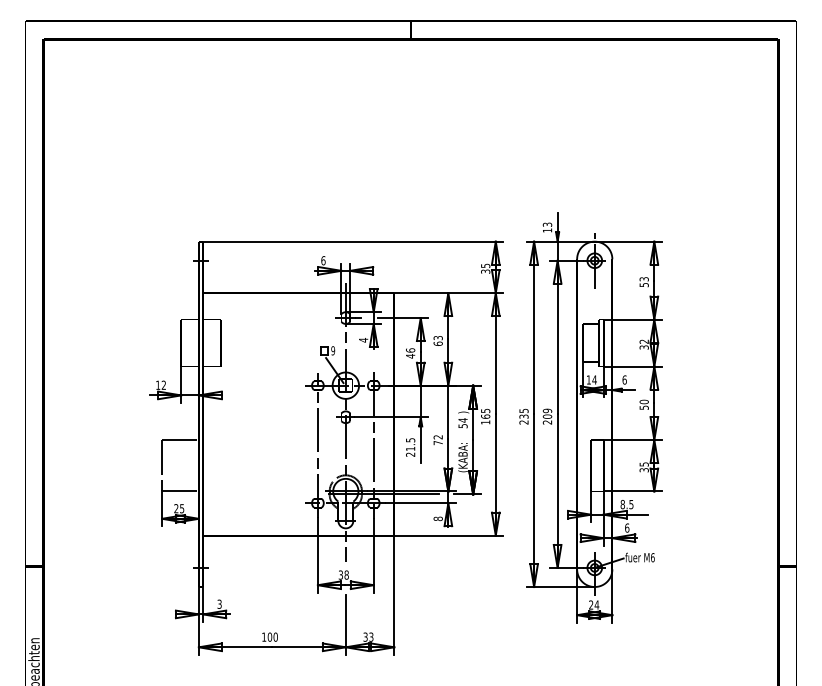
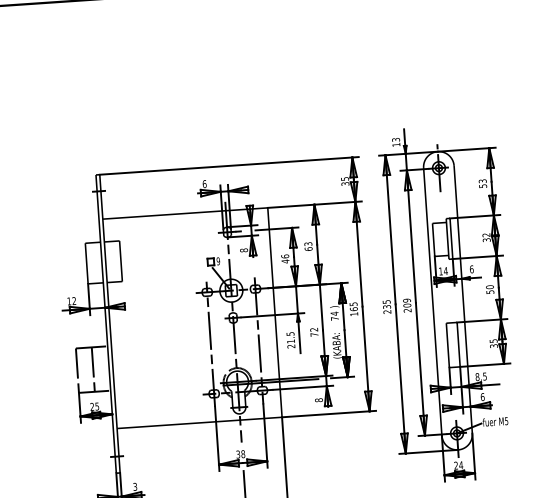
text: (363, 339) -> (243, 249), 4 -> 8
text: (462, 426) -> (334, 319), 54 -> 74
line: (180, 465) -> (93, 369), added
text: (652, 557) -> (506, 421), M6 -> M5

